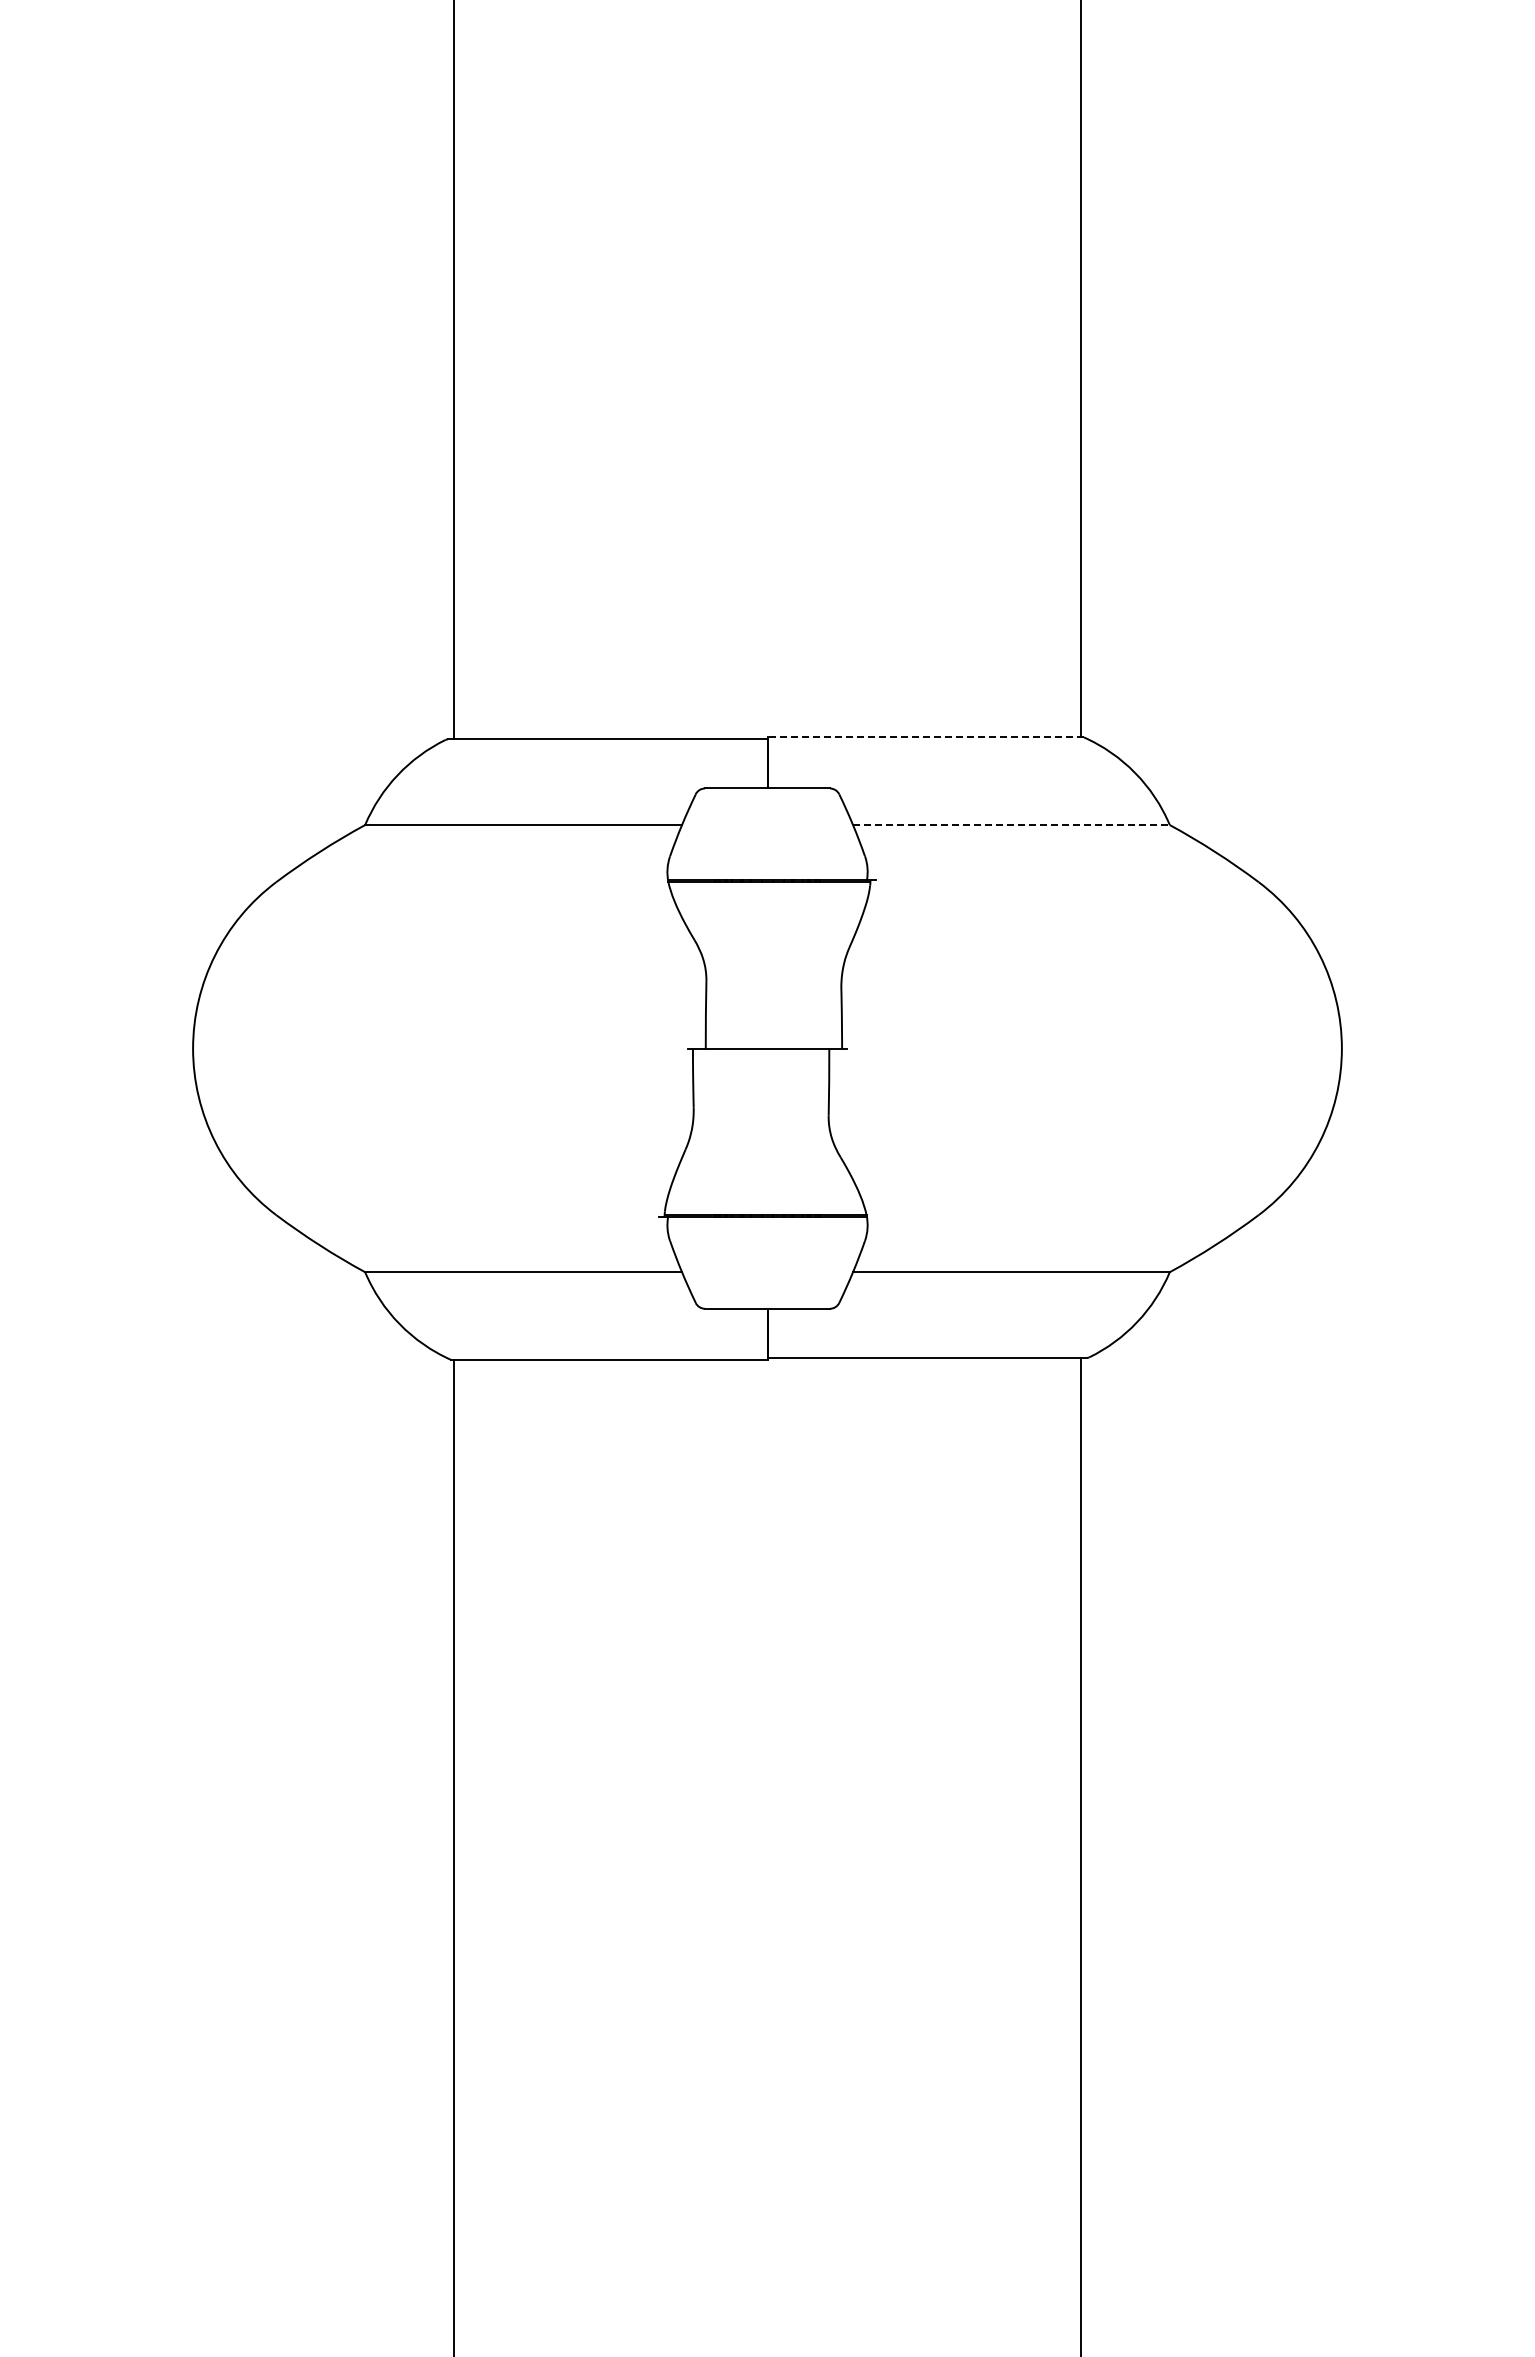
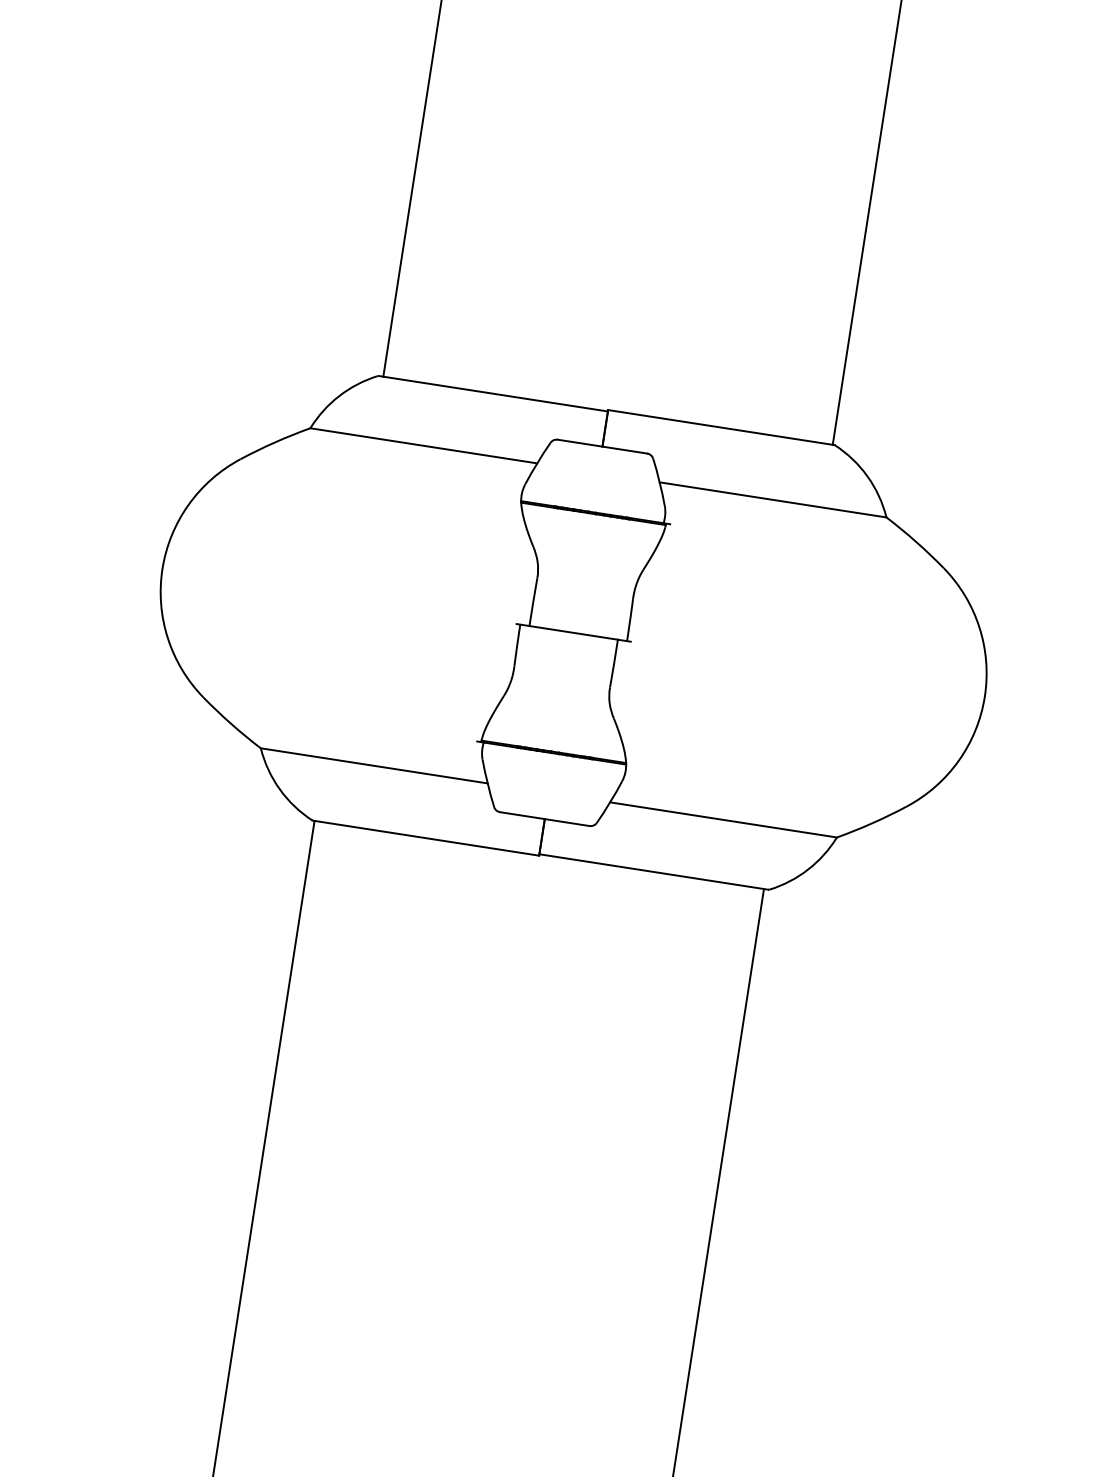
line: (925, 737) -> (721, 427), dashed -> solid
line: (1012, 825) -> (773, 500), dashed -> solid

